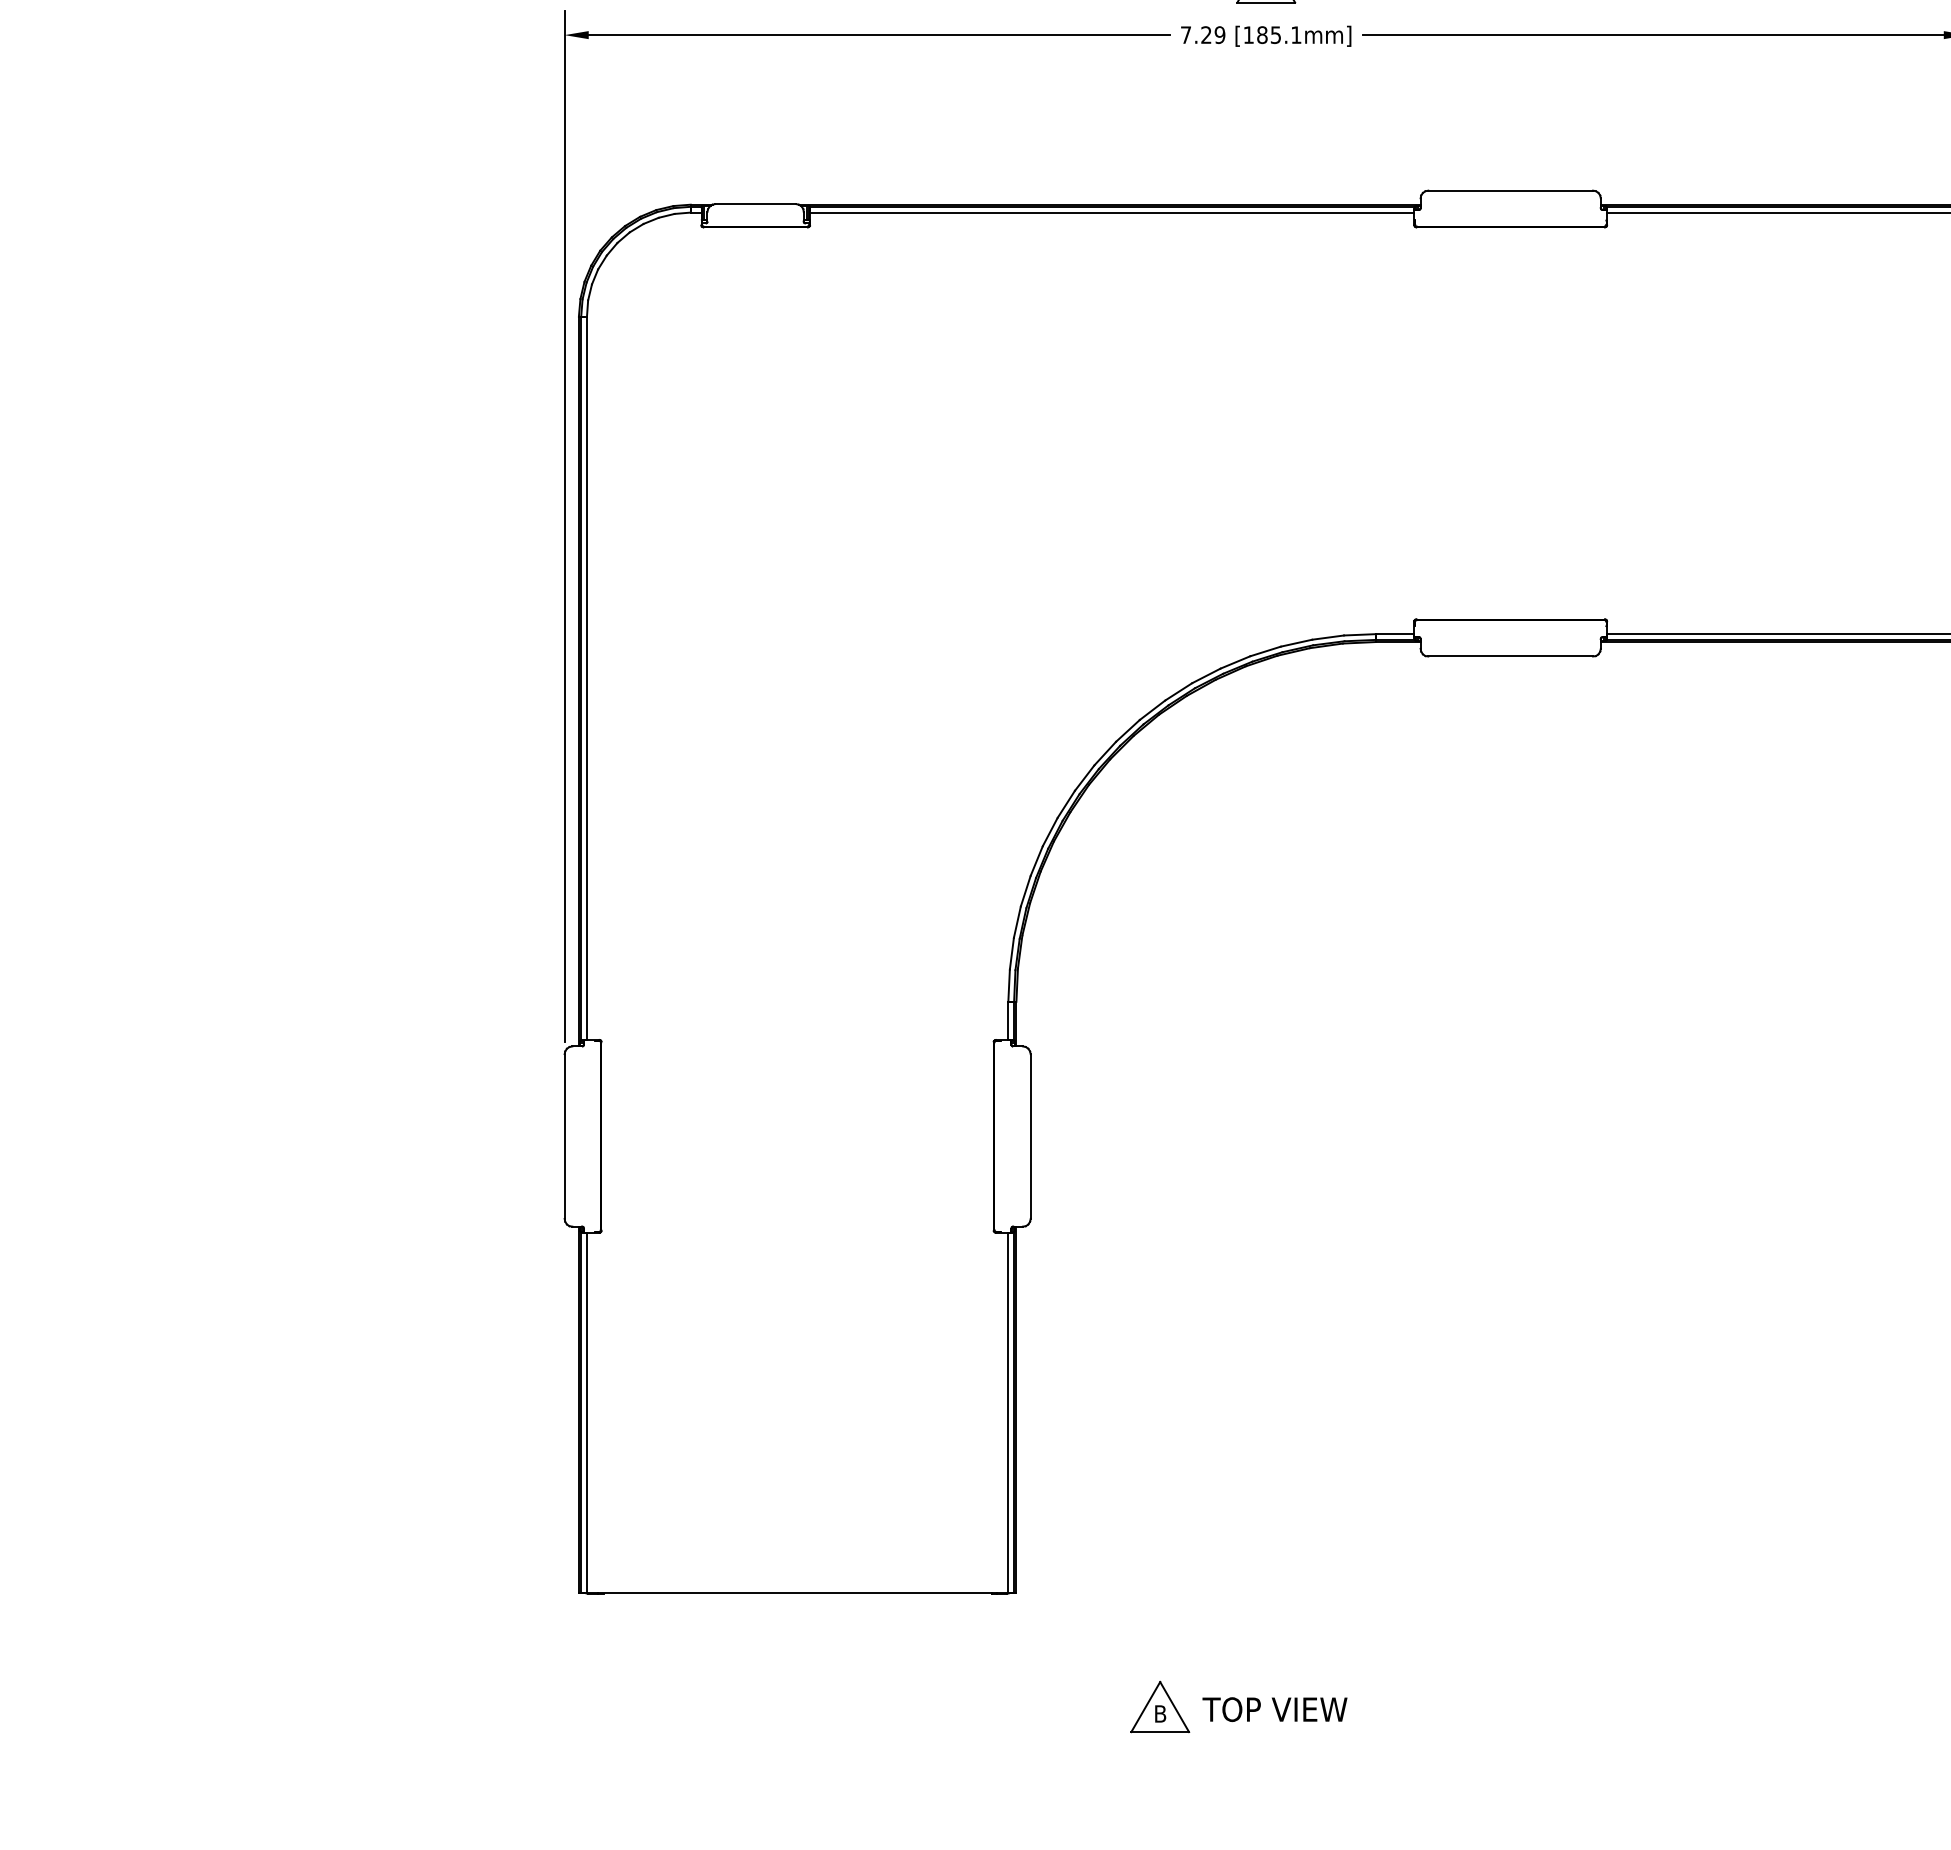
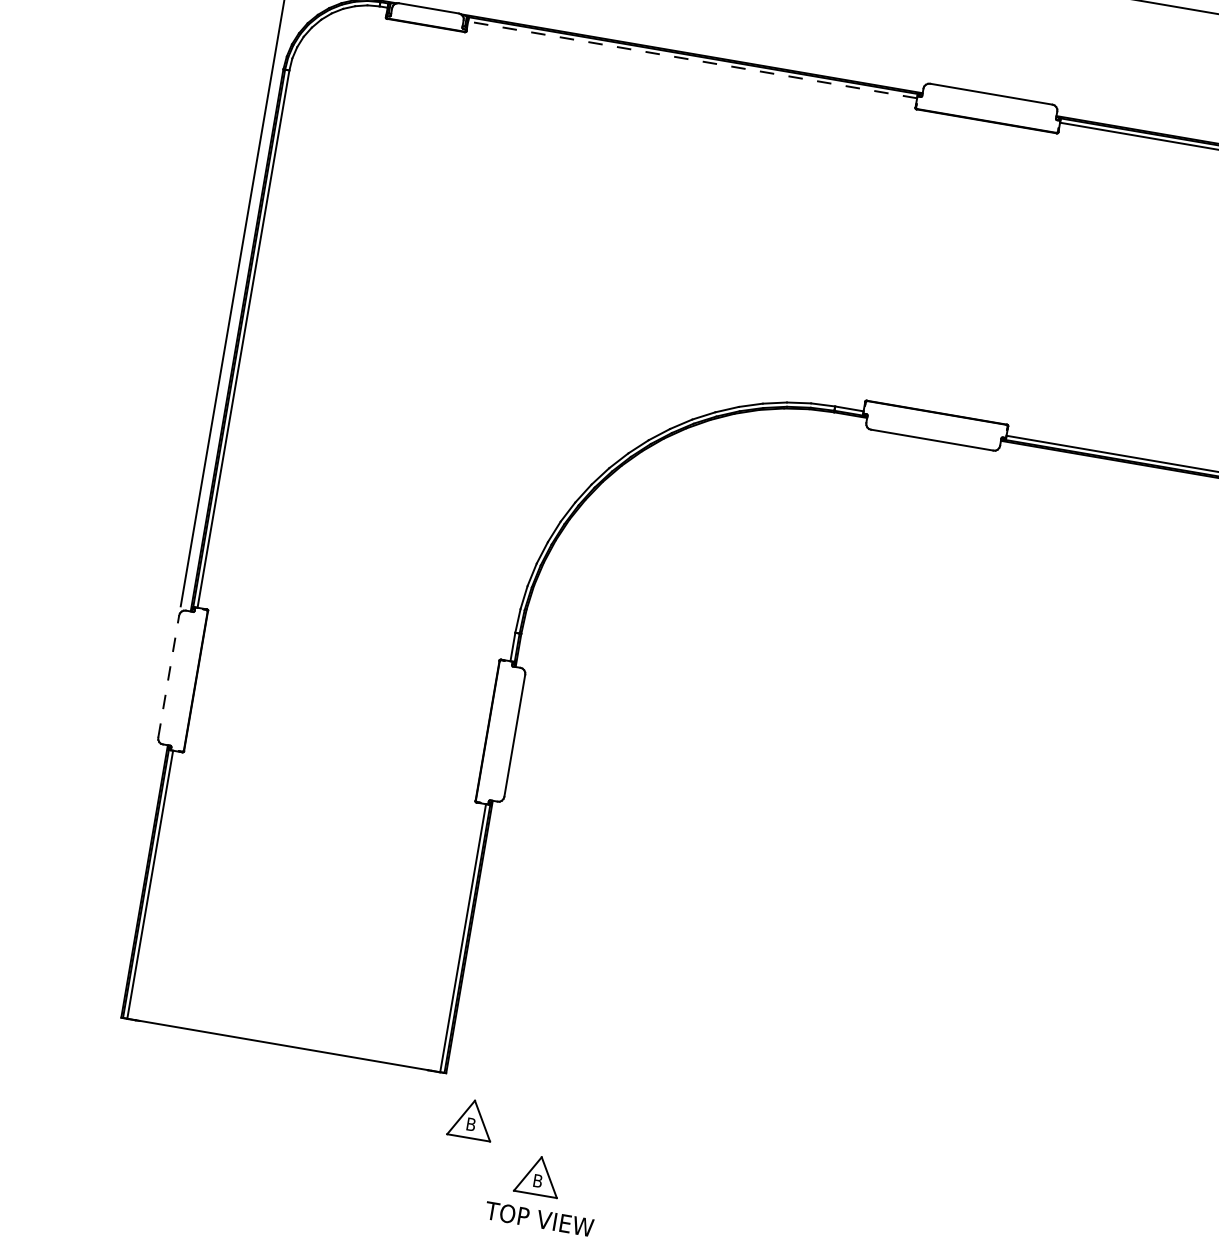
line: (1111, 212) -> (692, 59), solid -> dashed
line: (564, 1136) -> (168, 676), solid -> dashed
part: (1060, 1647) -> (472, 1118), added
text: (1274, 1709) -> (539, 1219), moved

